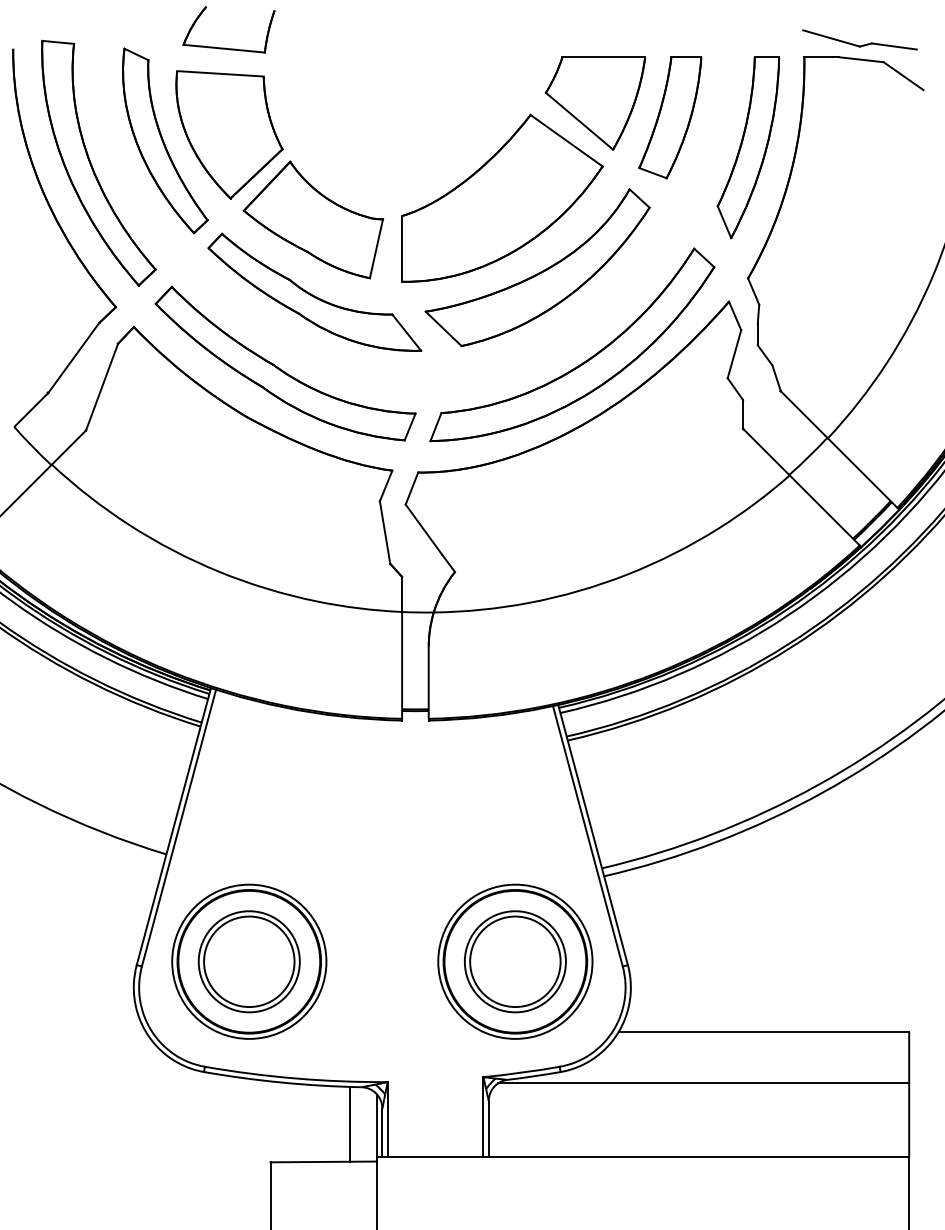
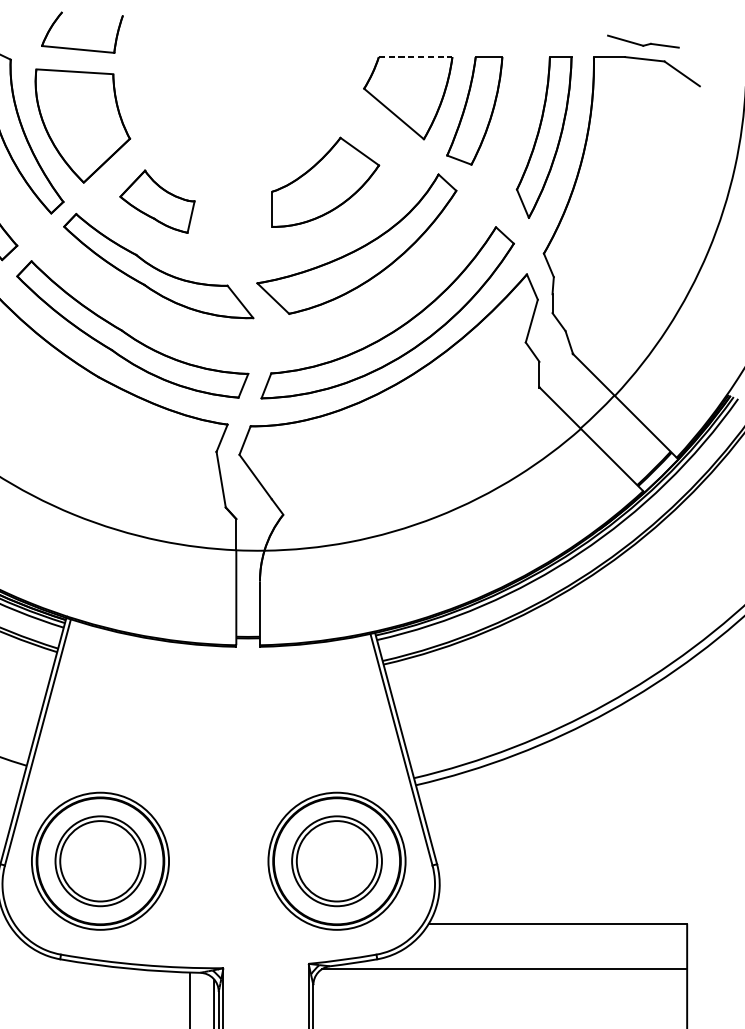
part: (859, 39) -> (642, 41), size x0.7
line: (604, 57) -> (416, 57), solid -> dashed
part: (502, 197) -> (325, 181), size x0.6
part: (313, 219) -> (157, 201), size x0.6

